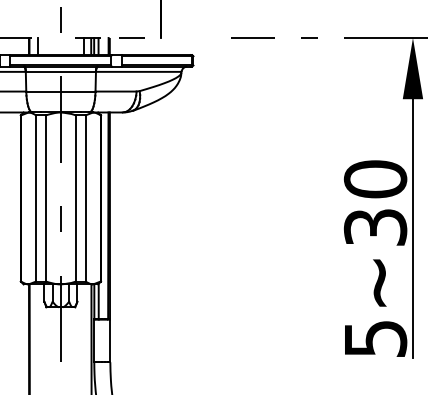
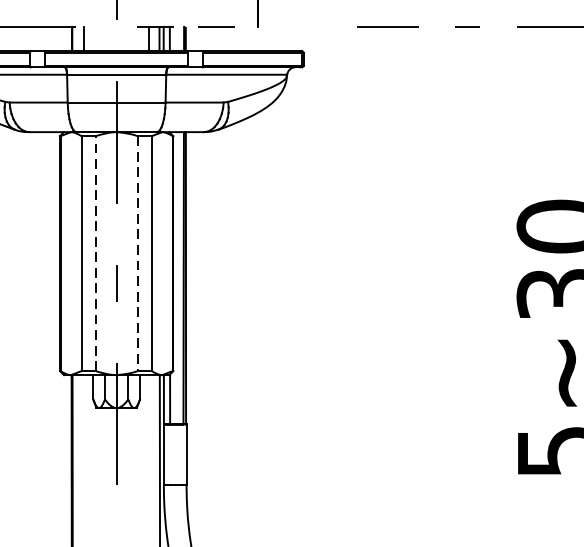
line: (46, 197) -> (96, 252), solid -> dashed
line: (75, 198) -> (137, 253), solid -> dashed

